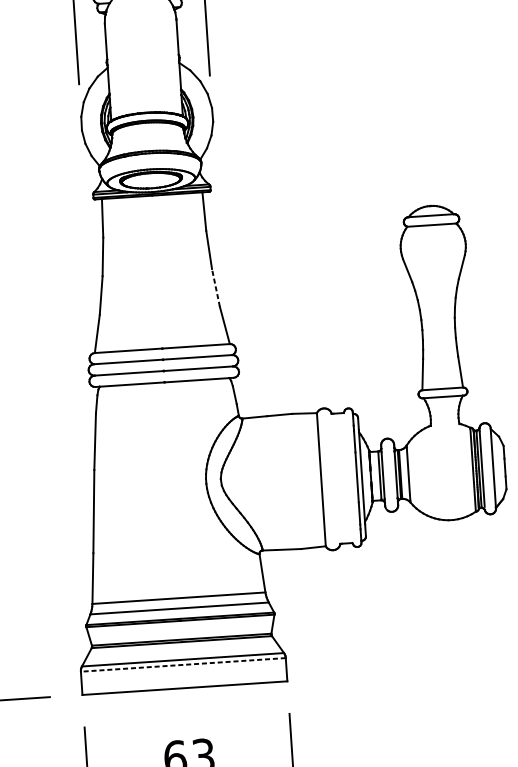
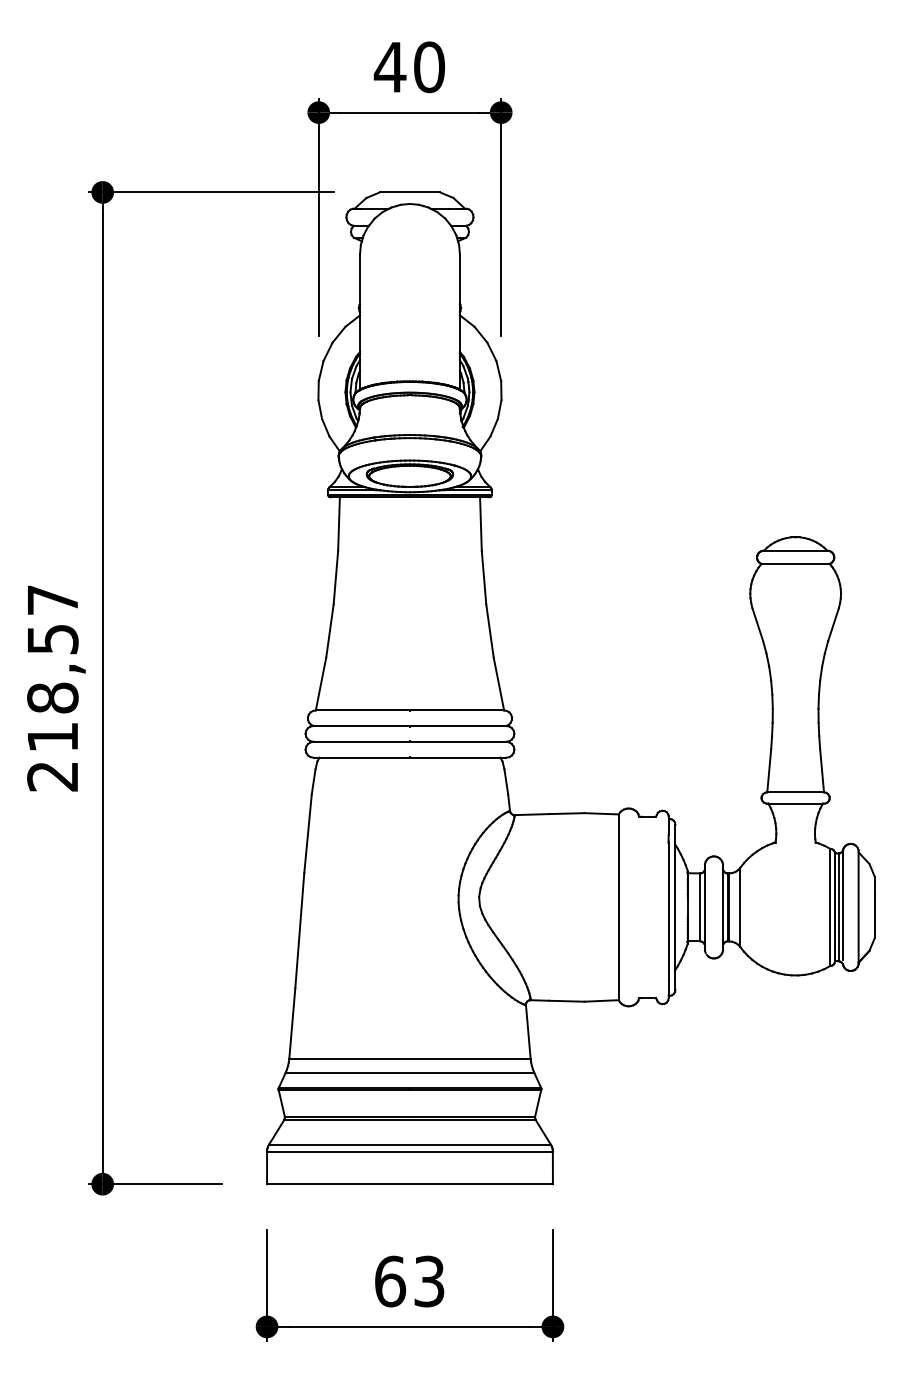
line: (216, 288) -> (490, 631), dashed -> solid
line: (183, 664) -> (409, 1151), dashed -> solid

